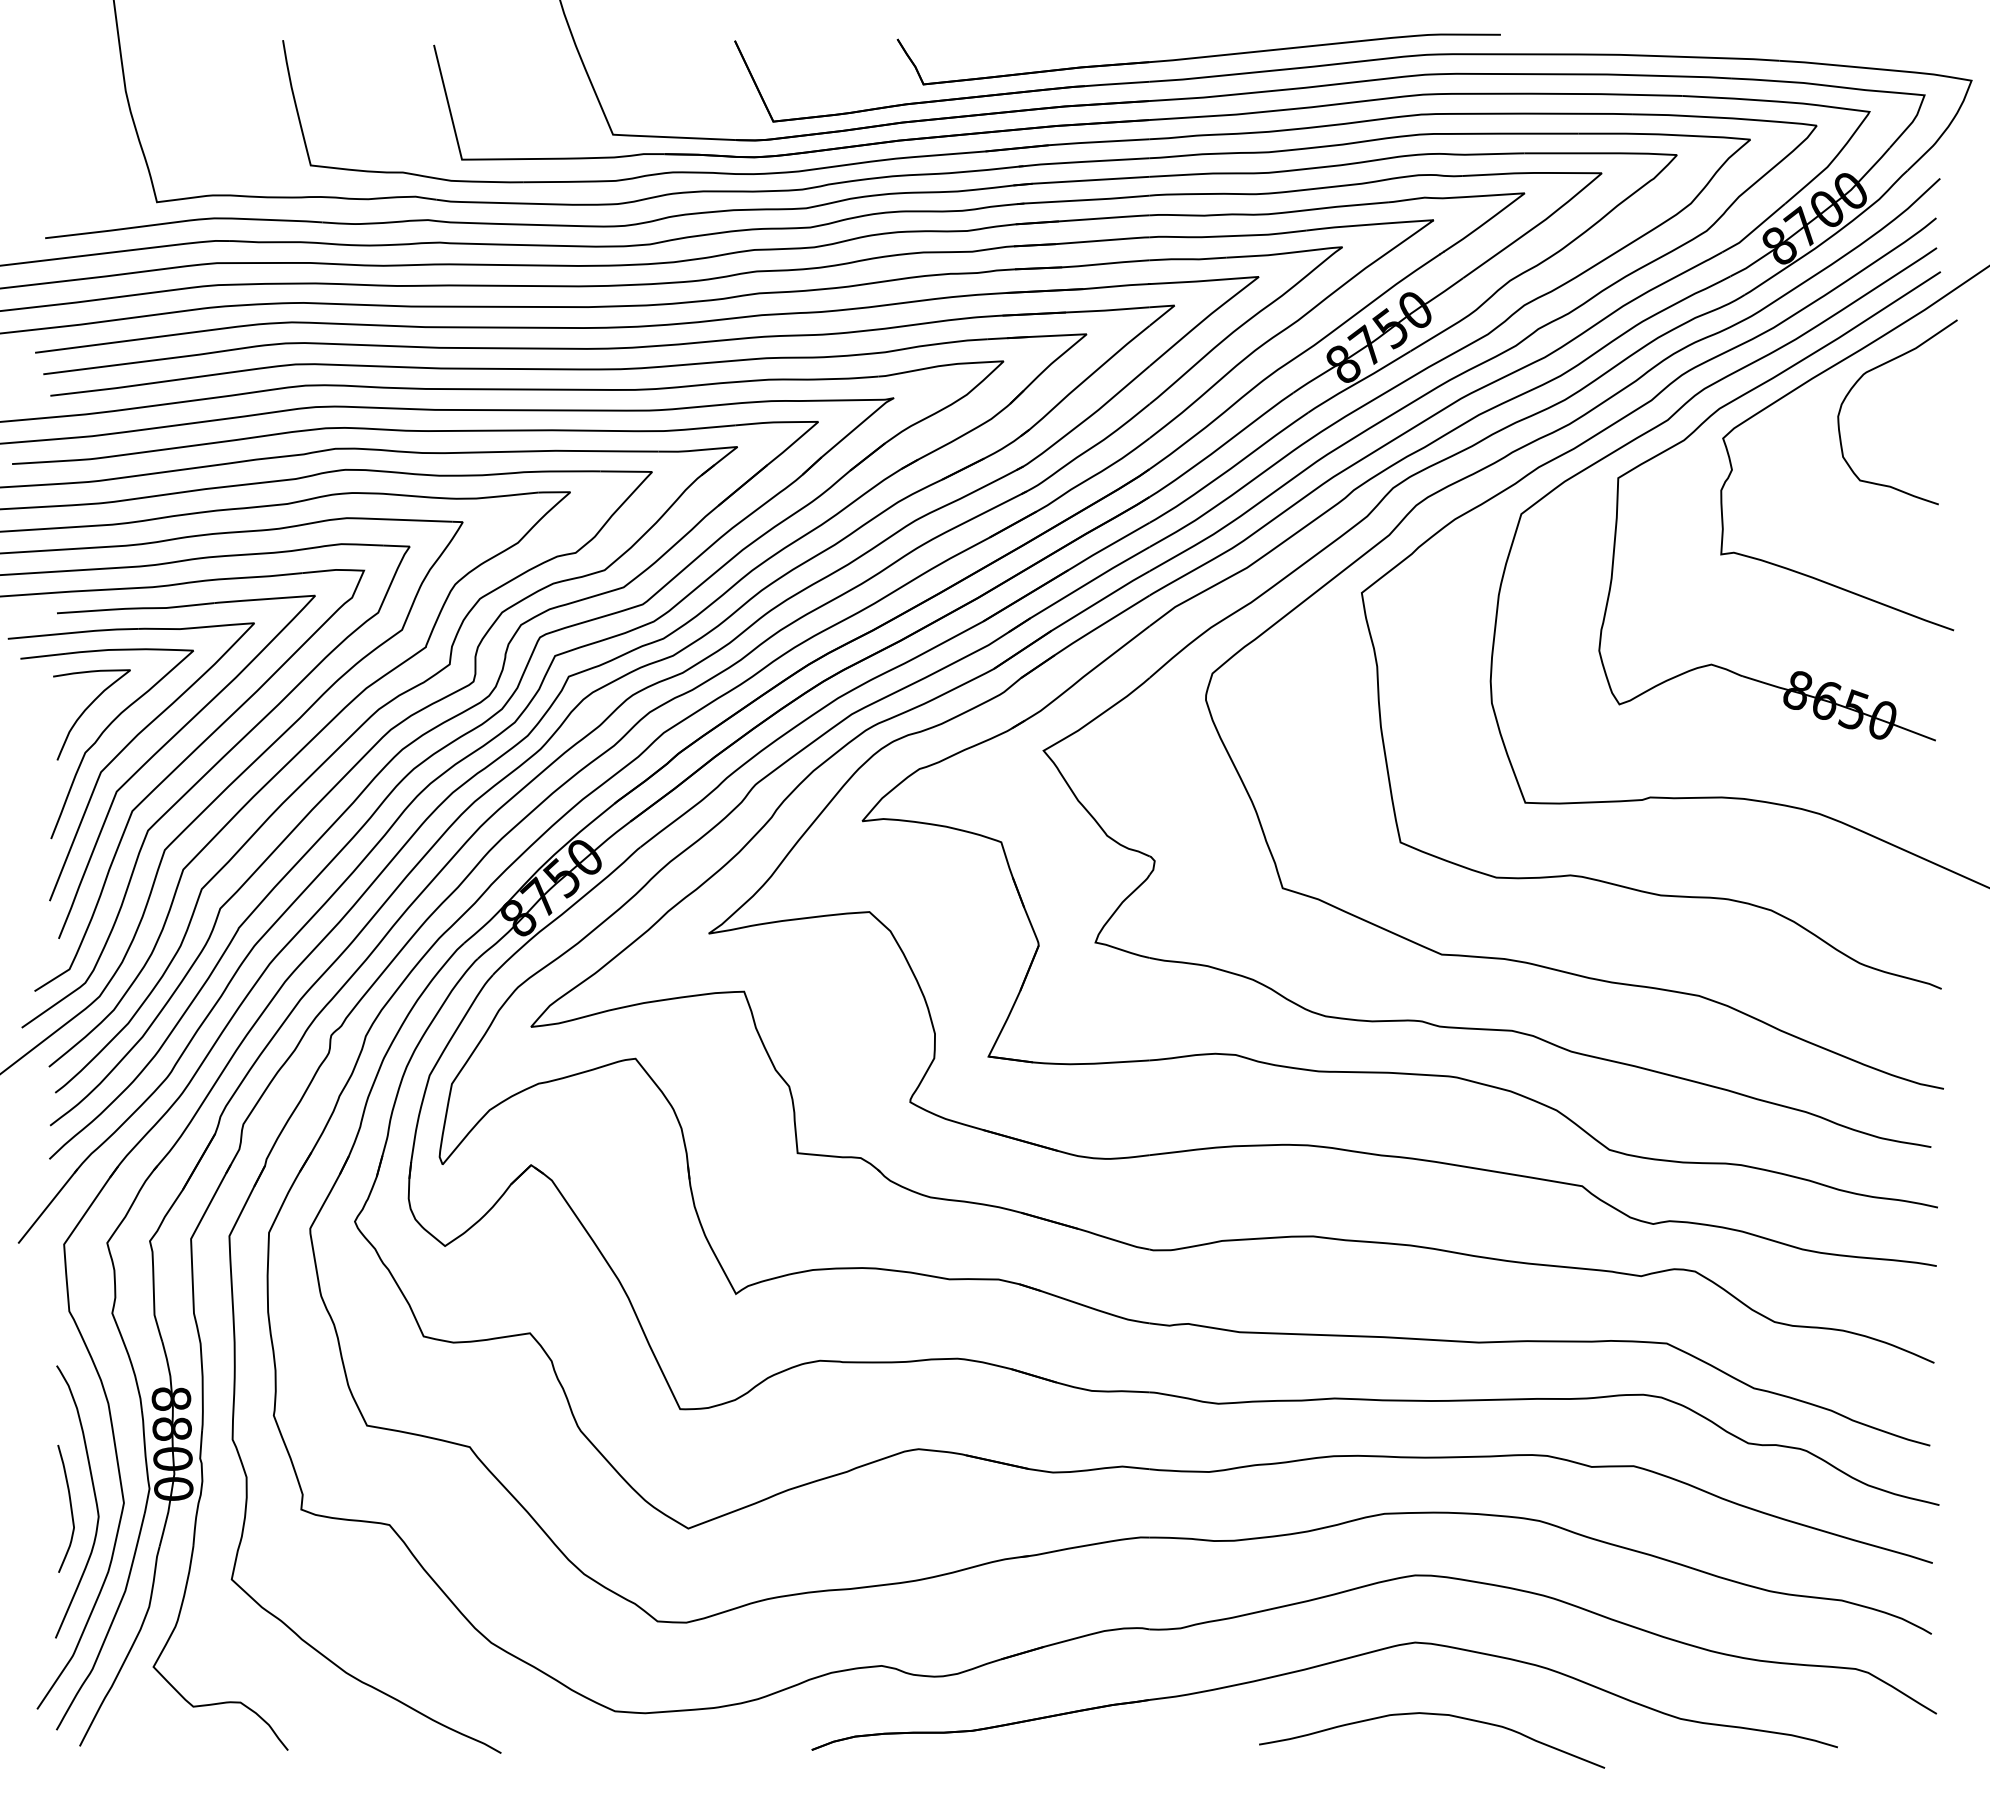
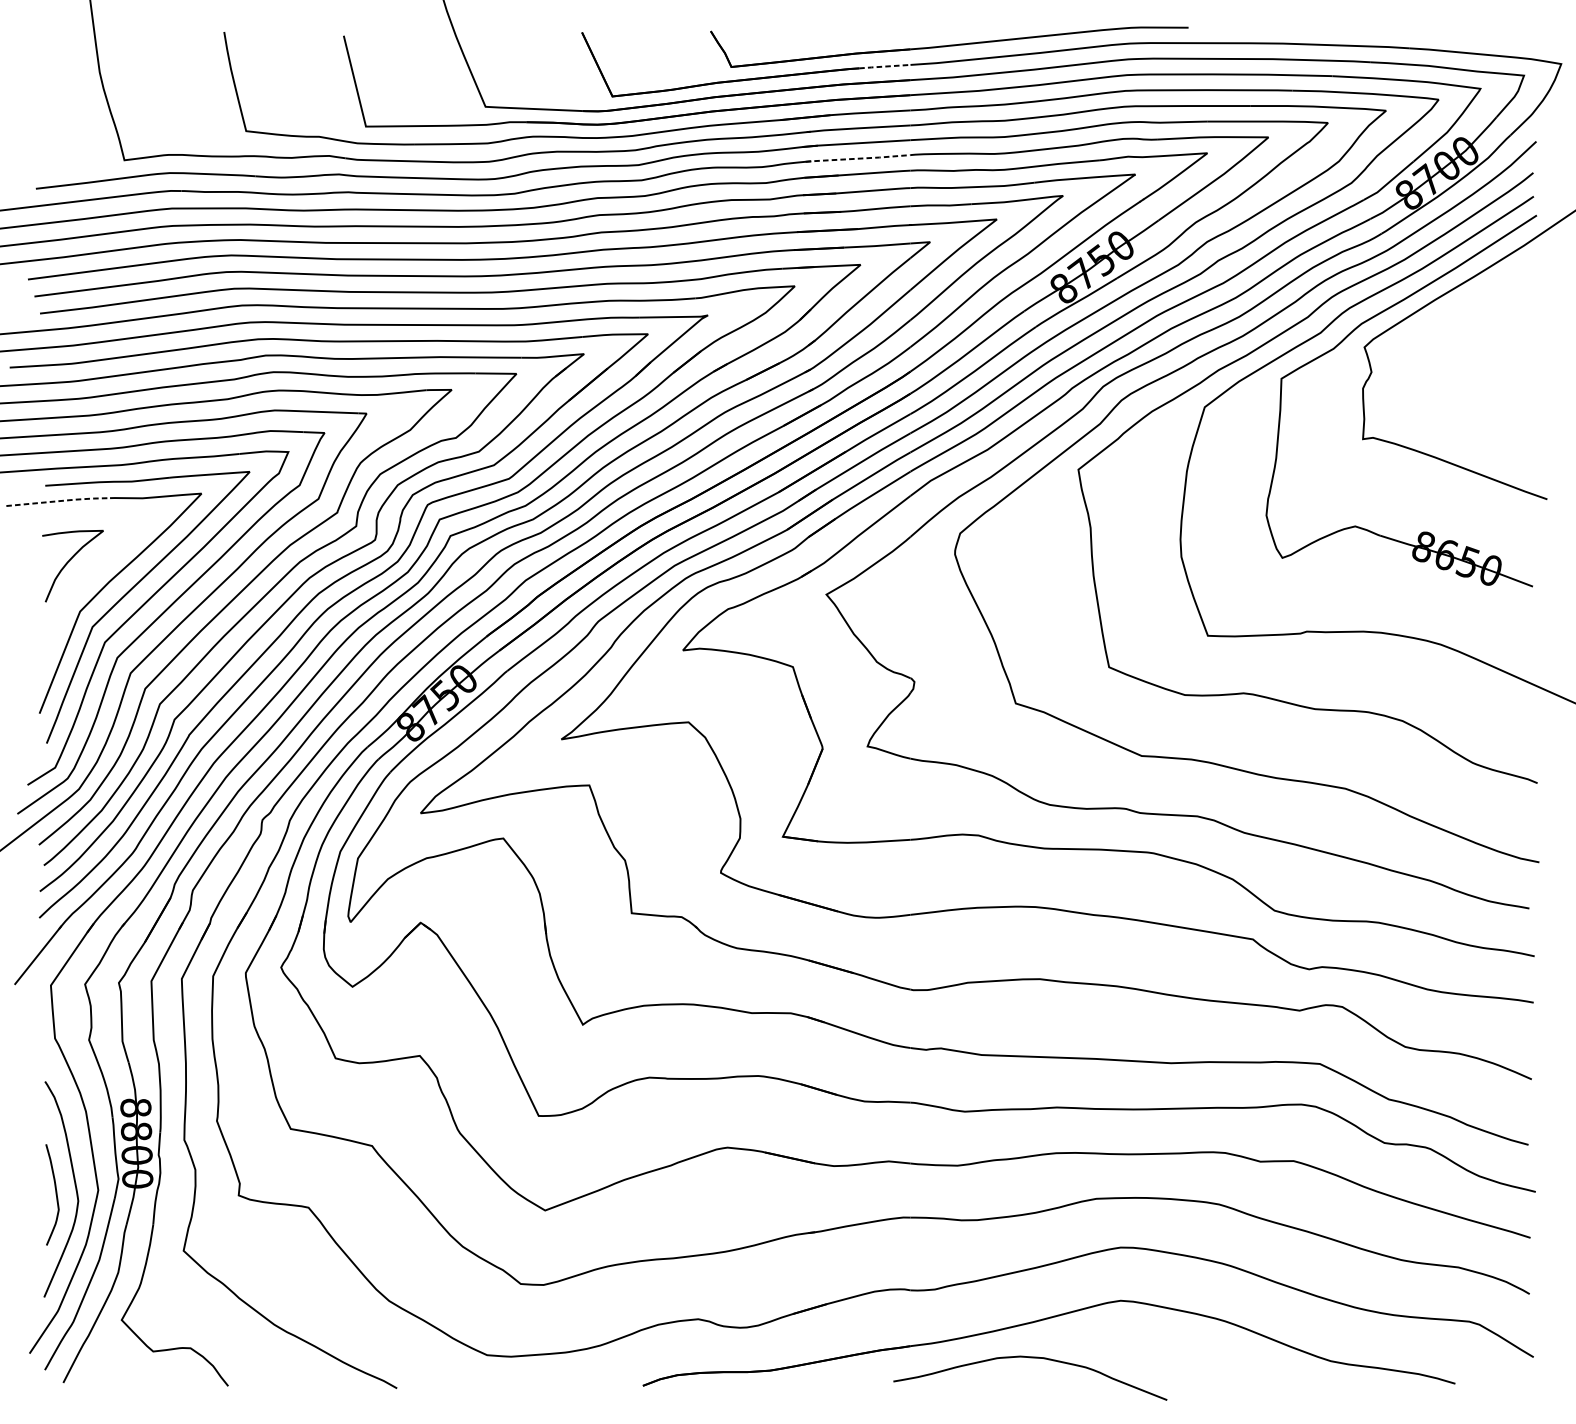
line: (1117, 83) -> (884, 66), solid -> dashed
line: (1083, 200) -> (858, 158), solid -> dashed
curve: (1879, 367) -> (1488, 291), removed
line: (75, 632) -> (59, 500), solid -> dashed
part: (100, 737) -> (79, 584), removed
curve: (1436, 1715) -> (1033, 1358), moved

